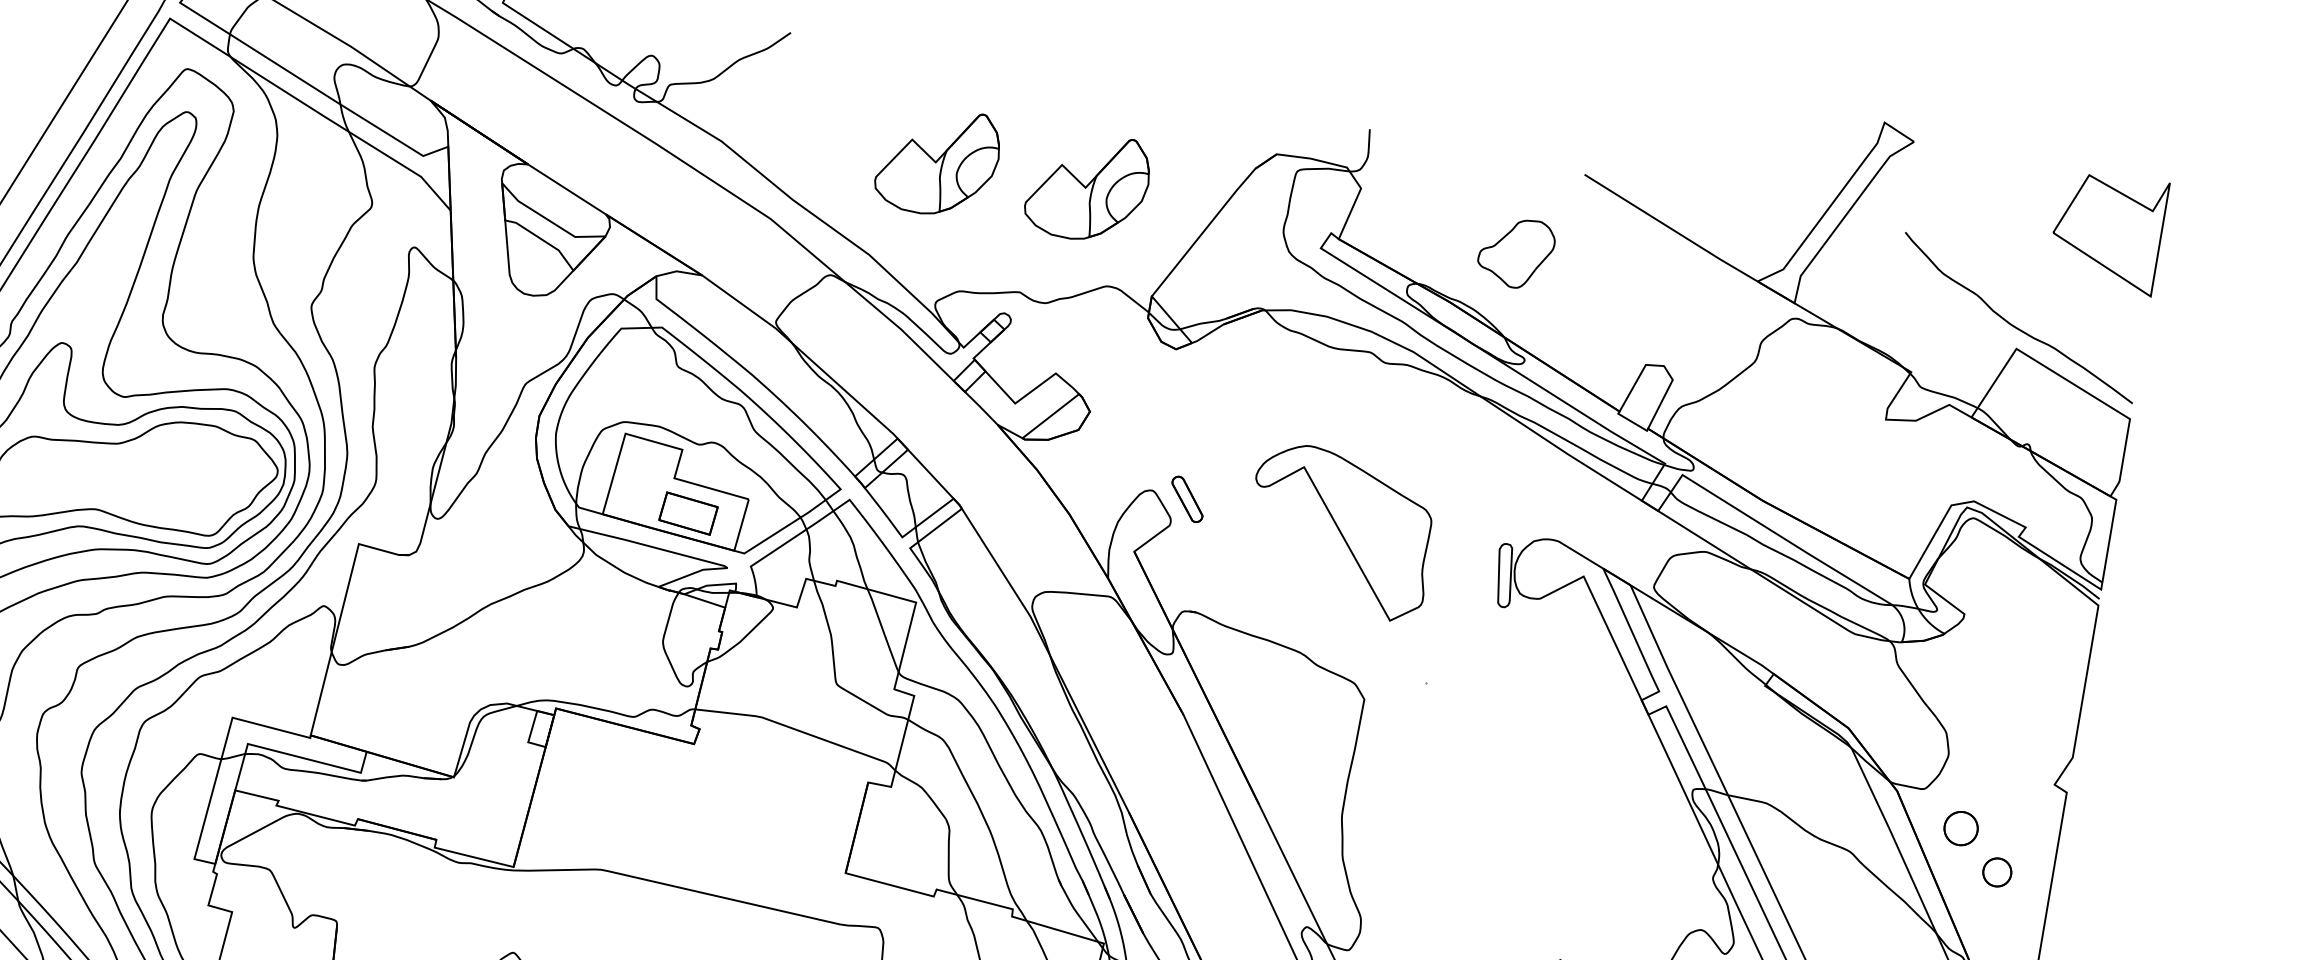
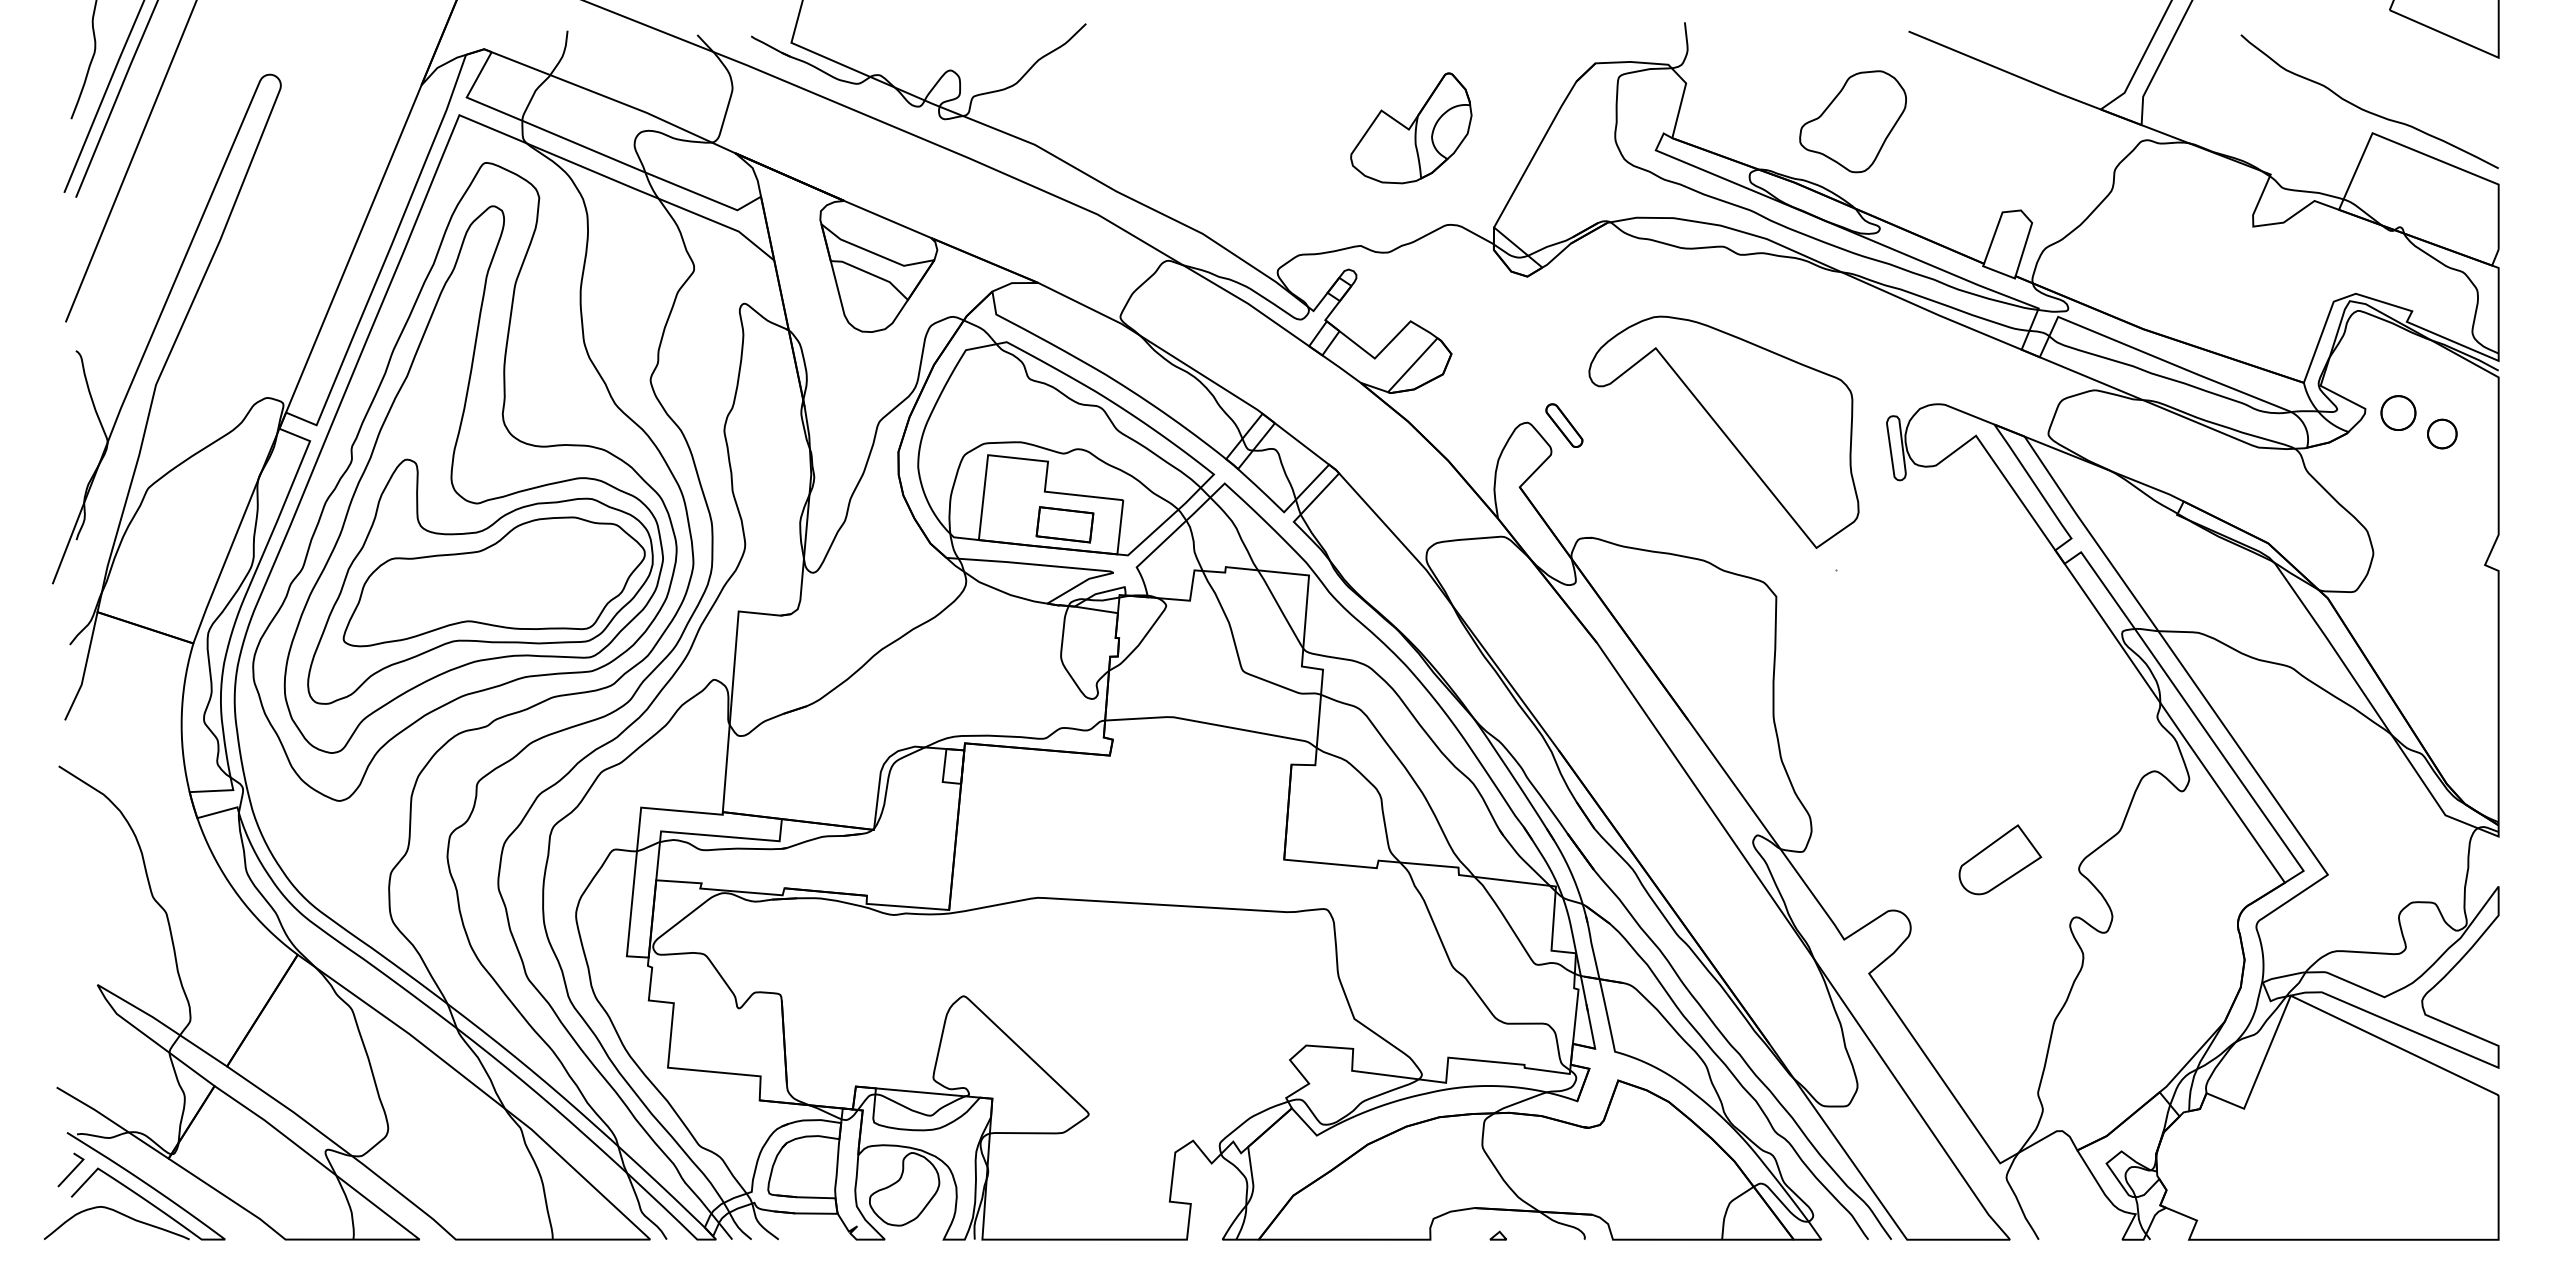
part: (938, 161) -> (1256, 128), removed
part: (1515, 252) -> (1852, 121), size x1.43
part: (1340, 531) -> (1723, 431), size x1.43
part: (1961, 828) -> (2398, 412), moved
part: (1997, 871) -> (2442, 433), moved

